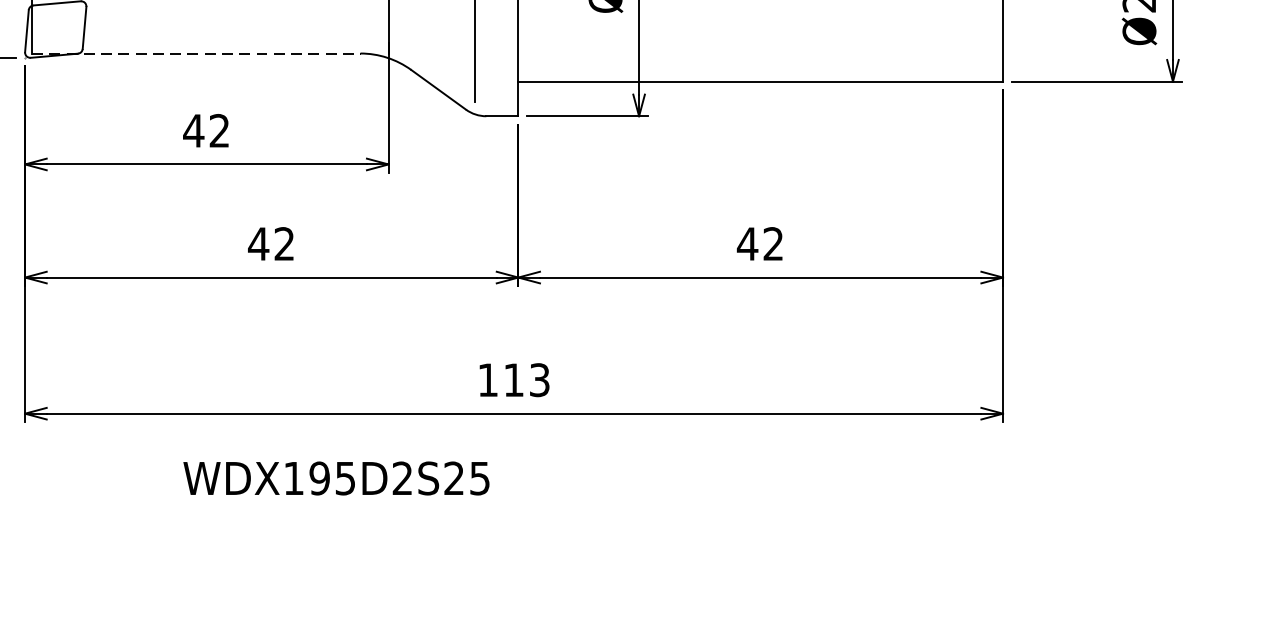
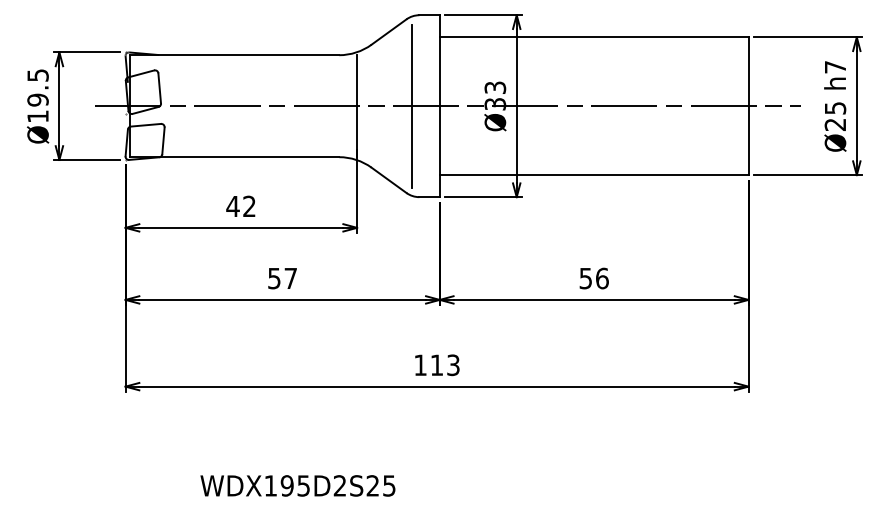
line: (196, 53) -> (234, 157), dashed -> solid
text: (269, 243) -> (281, 278), 42 -> 57
text: (759, 243) -> (593, 278), 42 -> 56
text: (335, 477) -> (297, 485), moved

